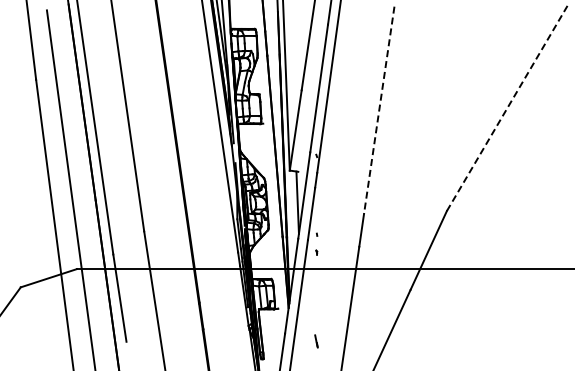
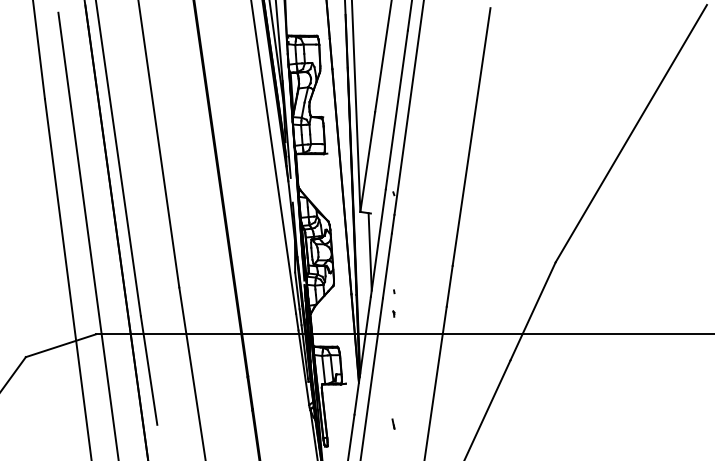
line: (507, 107) -> (631, 133), dashed -> solid
line: (379, 110) -> (471, 137), dashed -> solid
part: (316, 340) -> (393, 423), size x0.62

